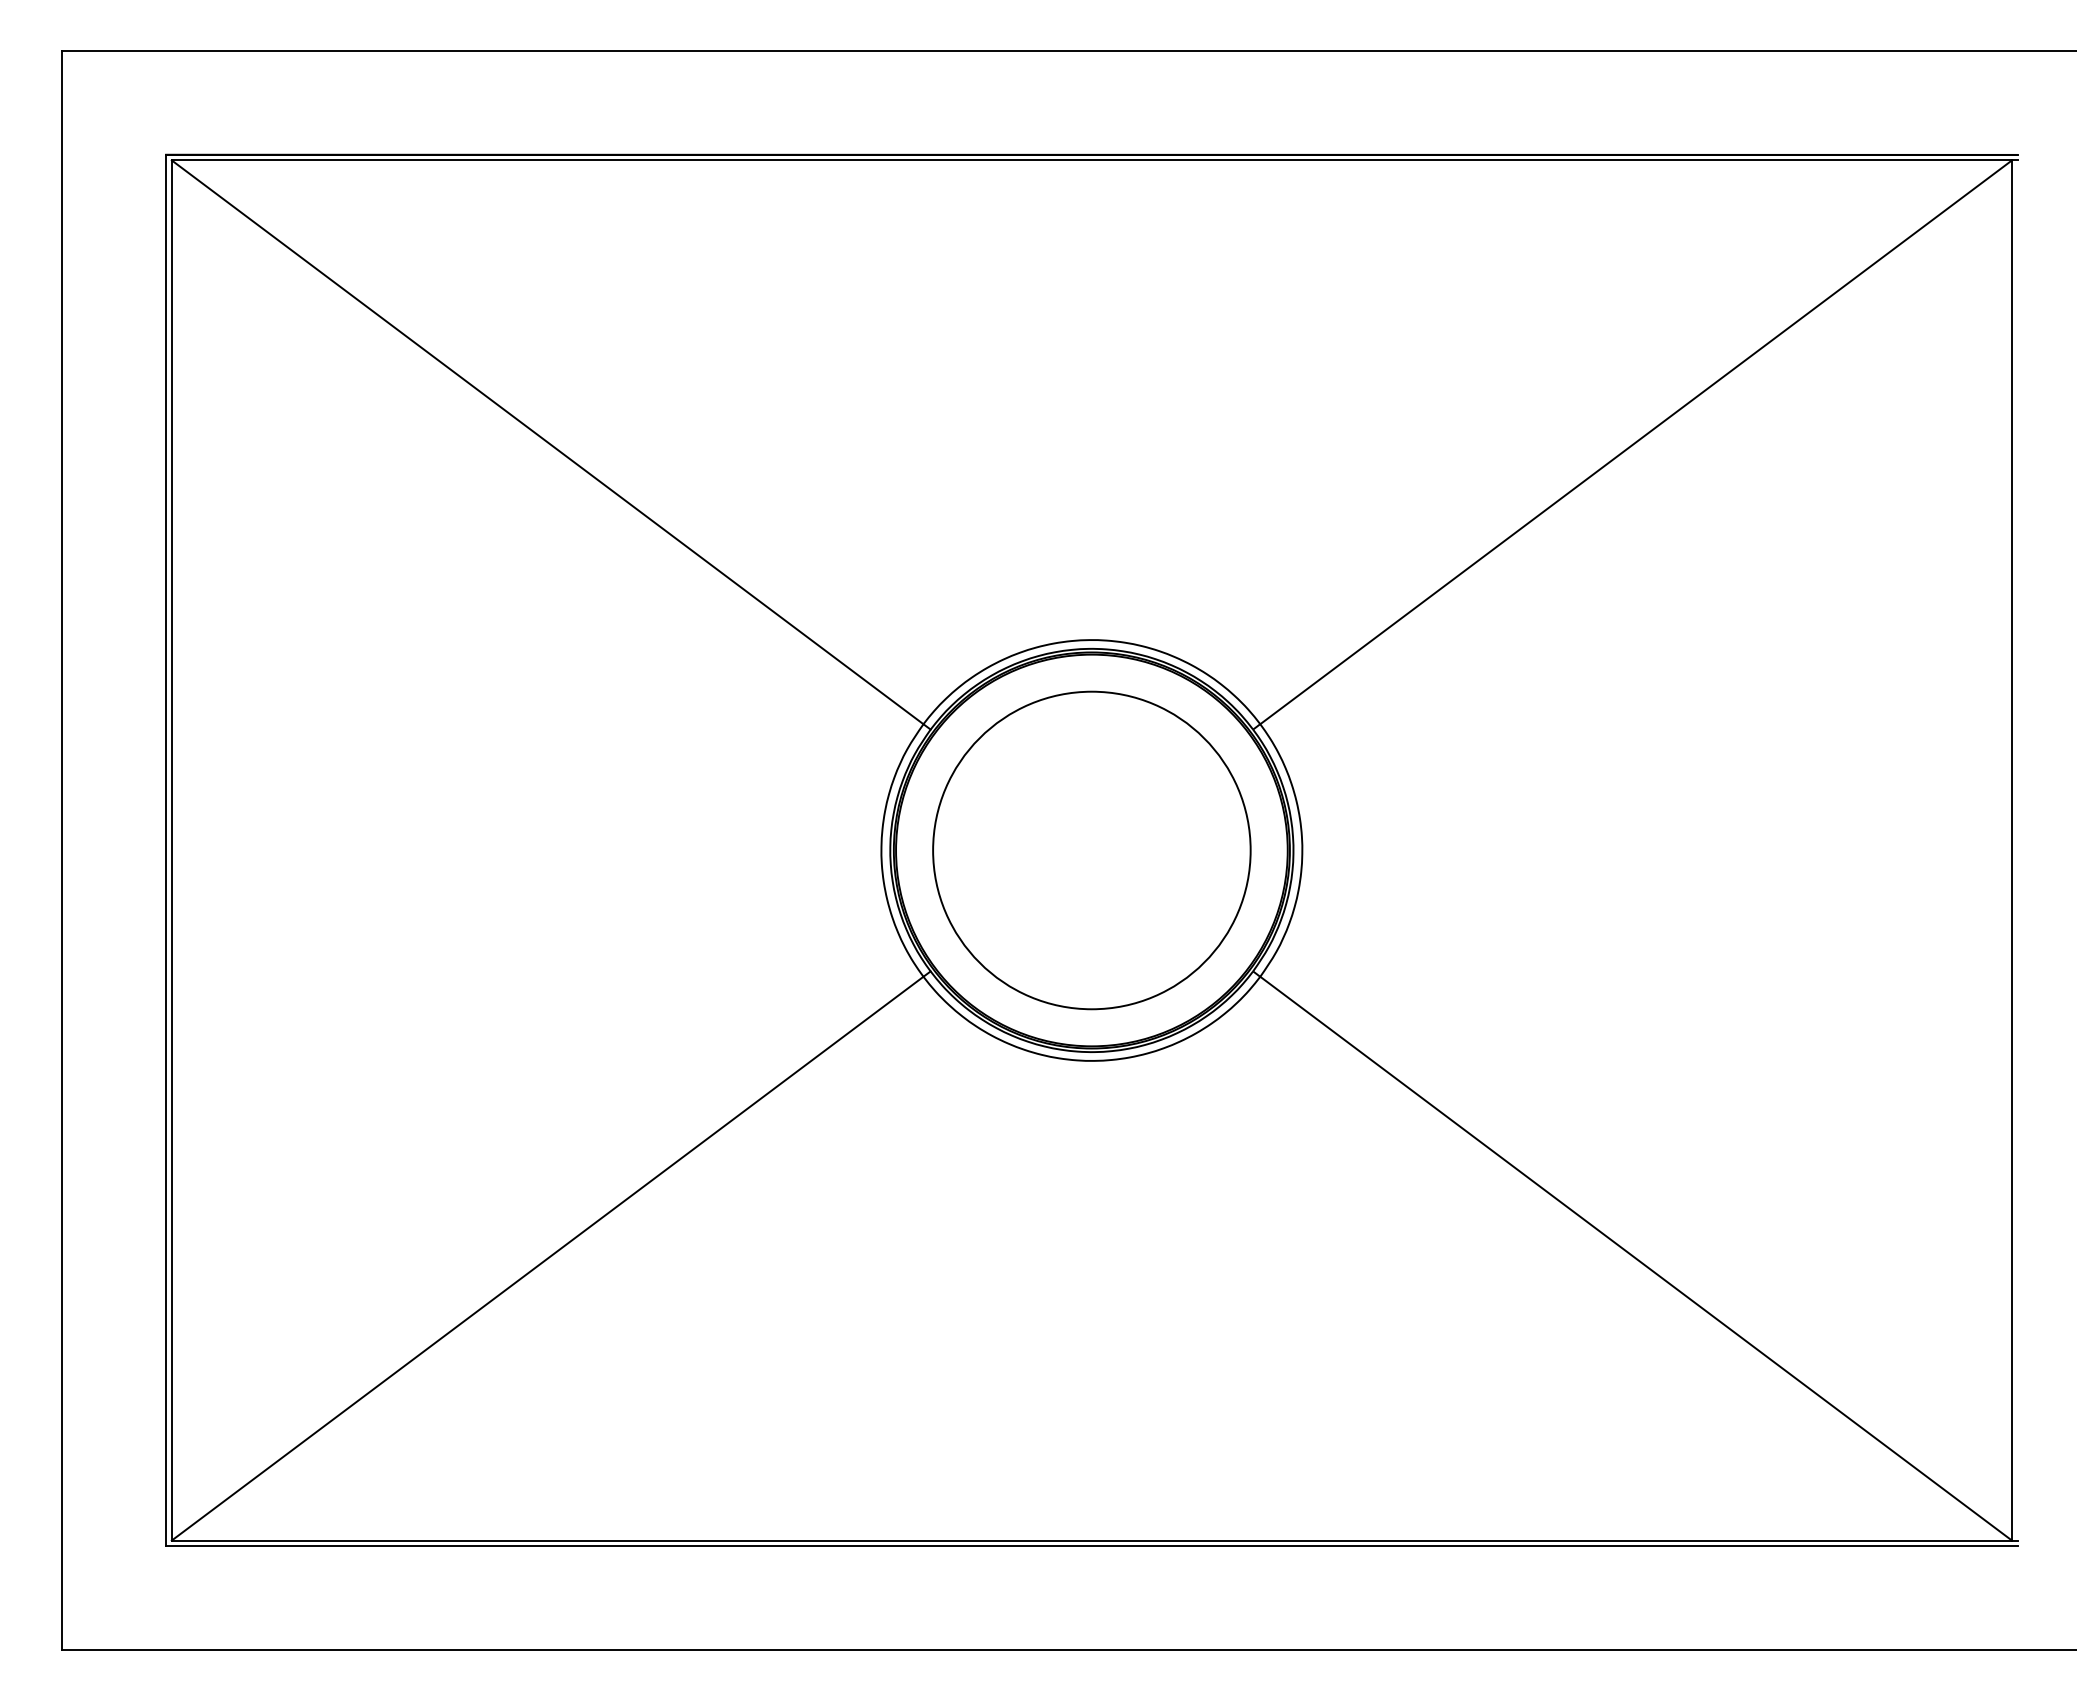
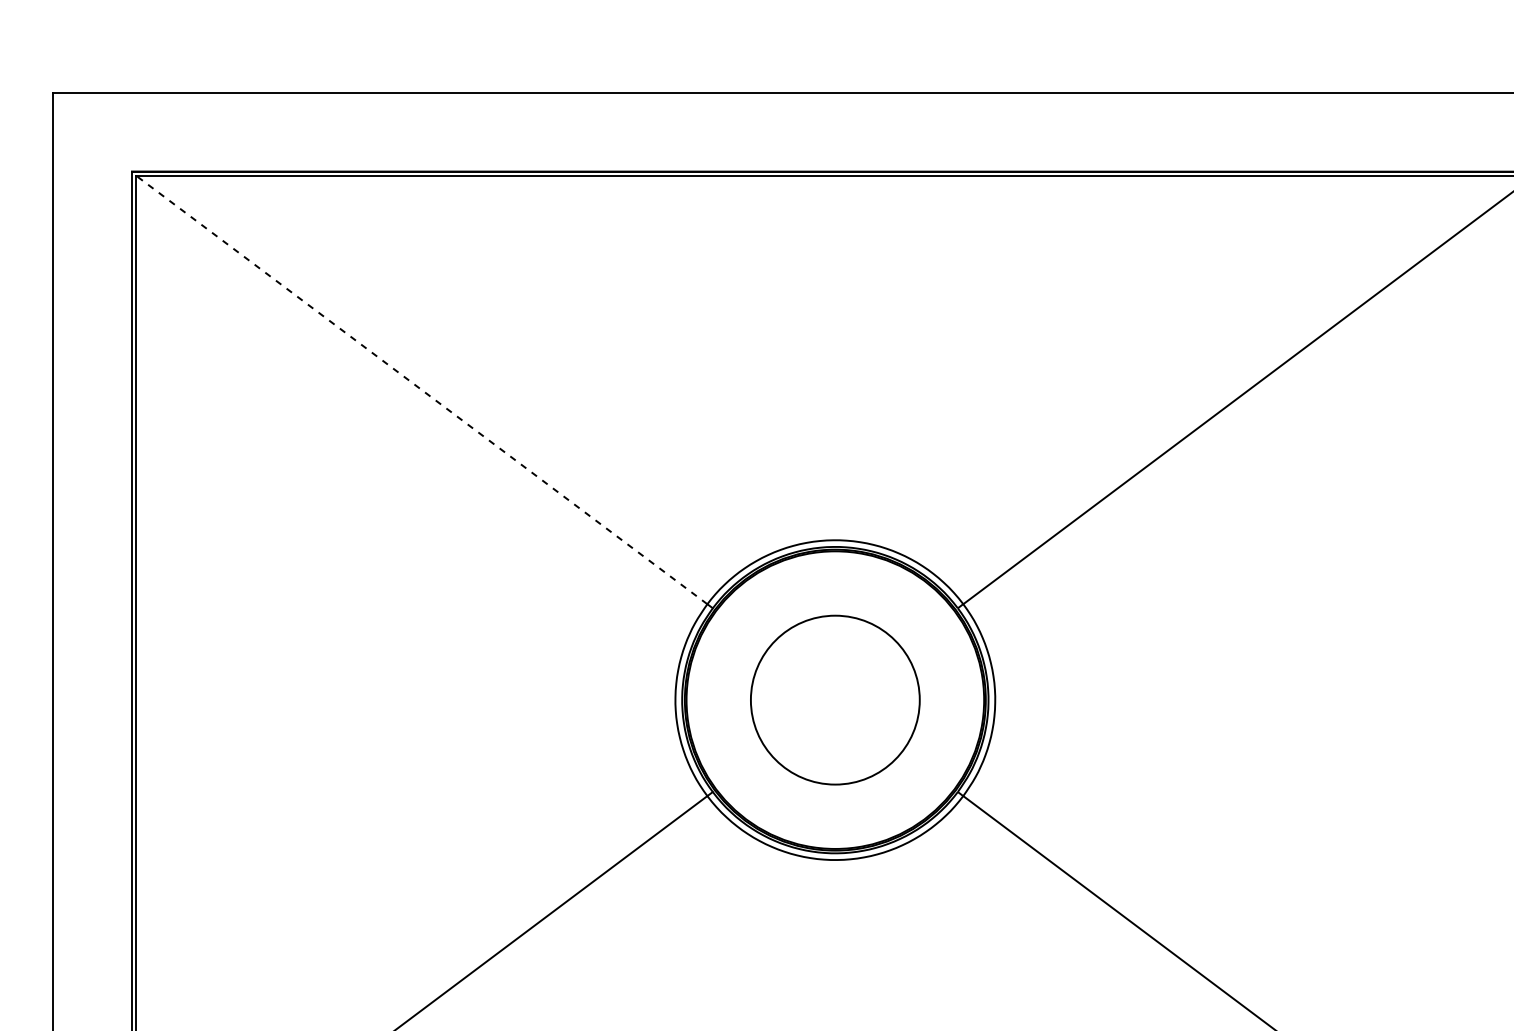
line: (547, 442) -> (421, 390), solid -> dashed
circle: (1091, 850) -> (835, 700), size x0.7

